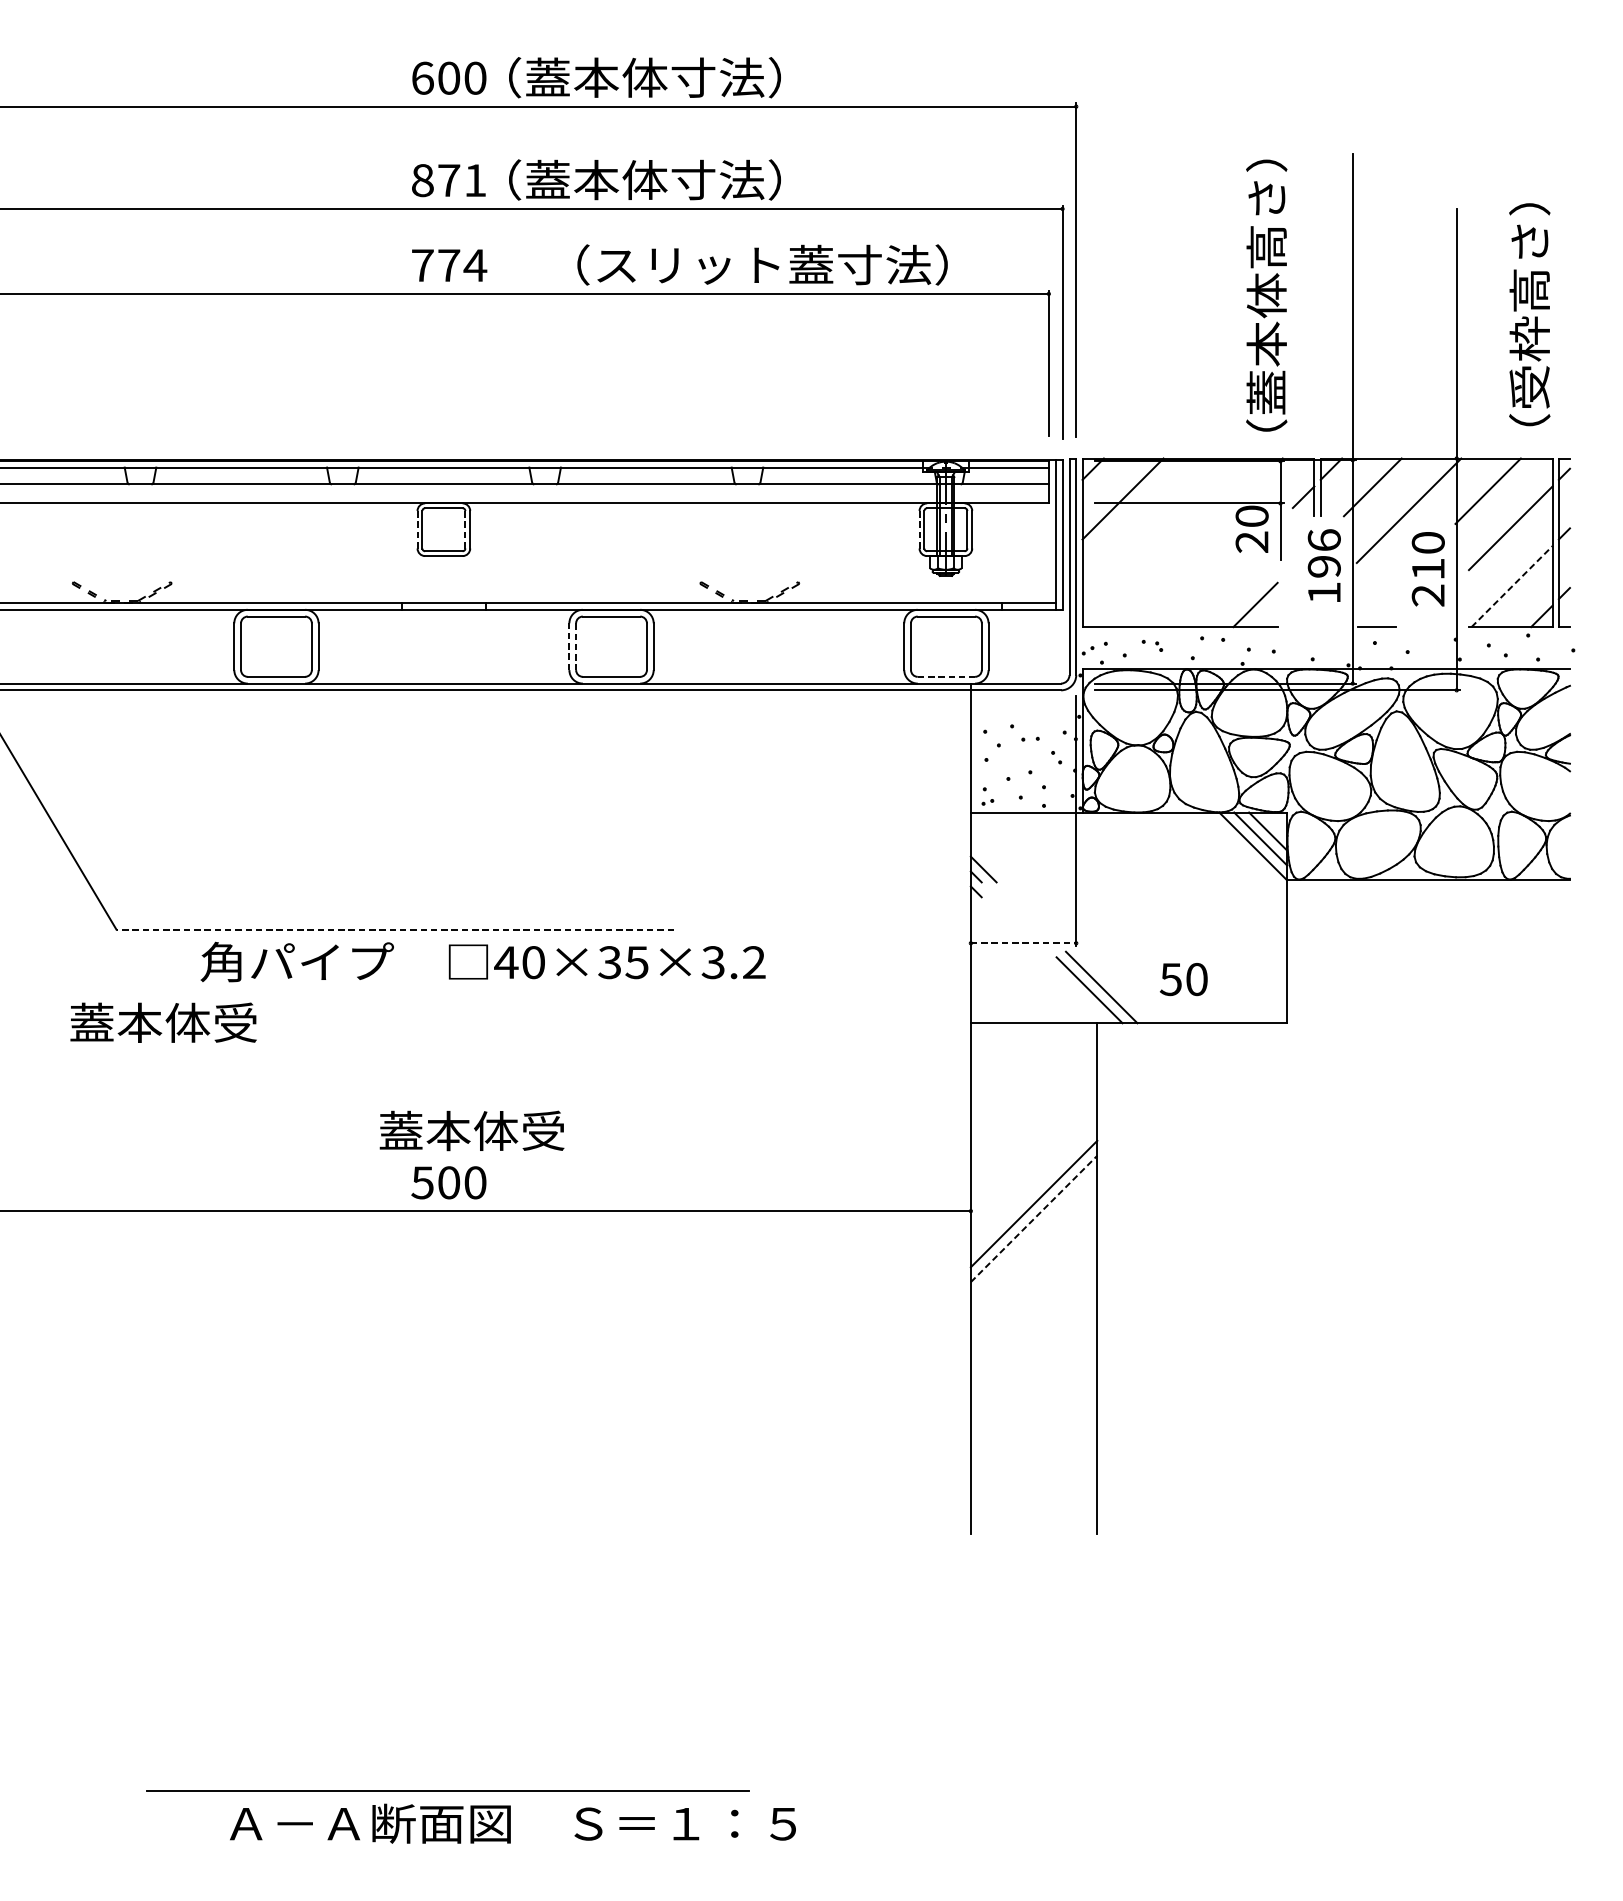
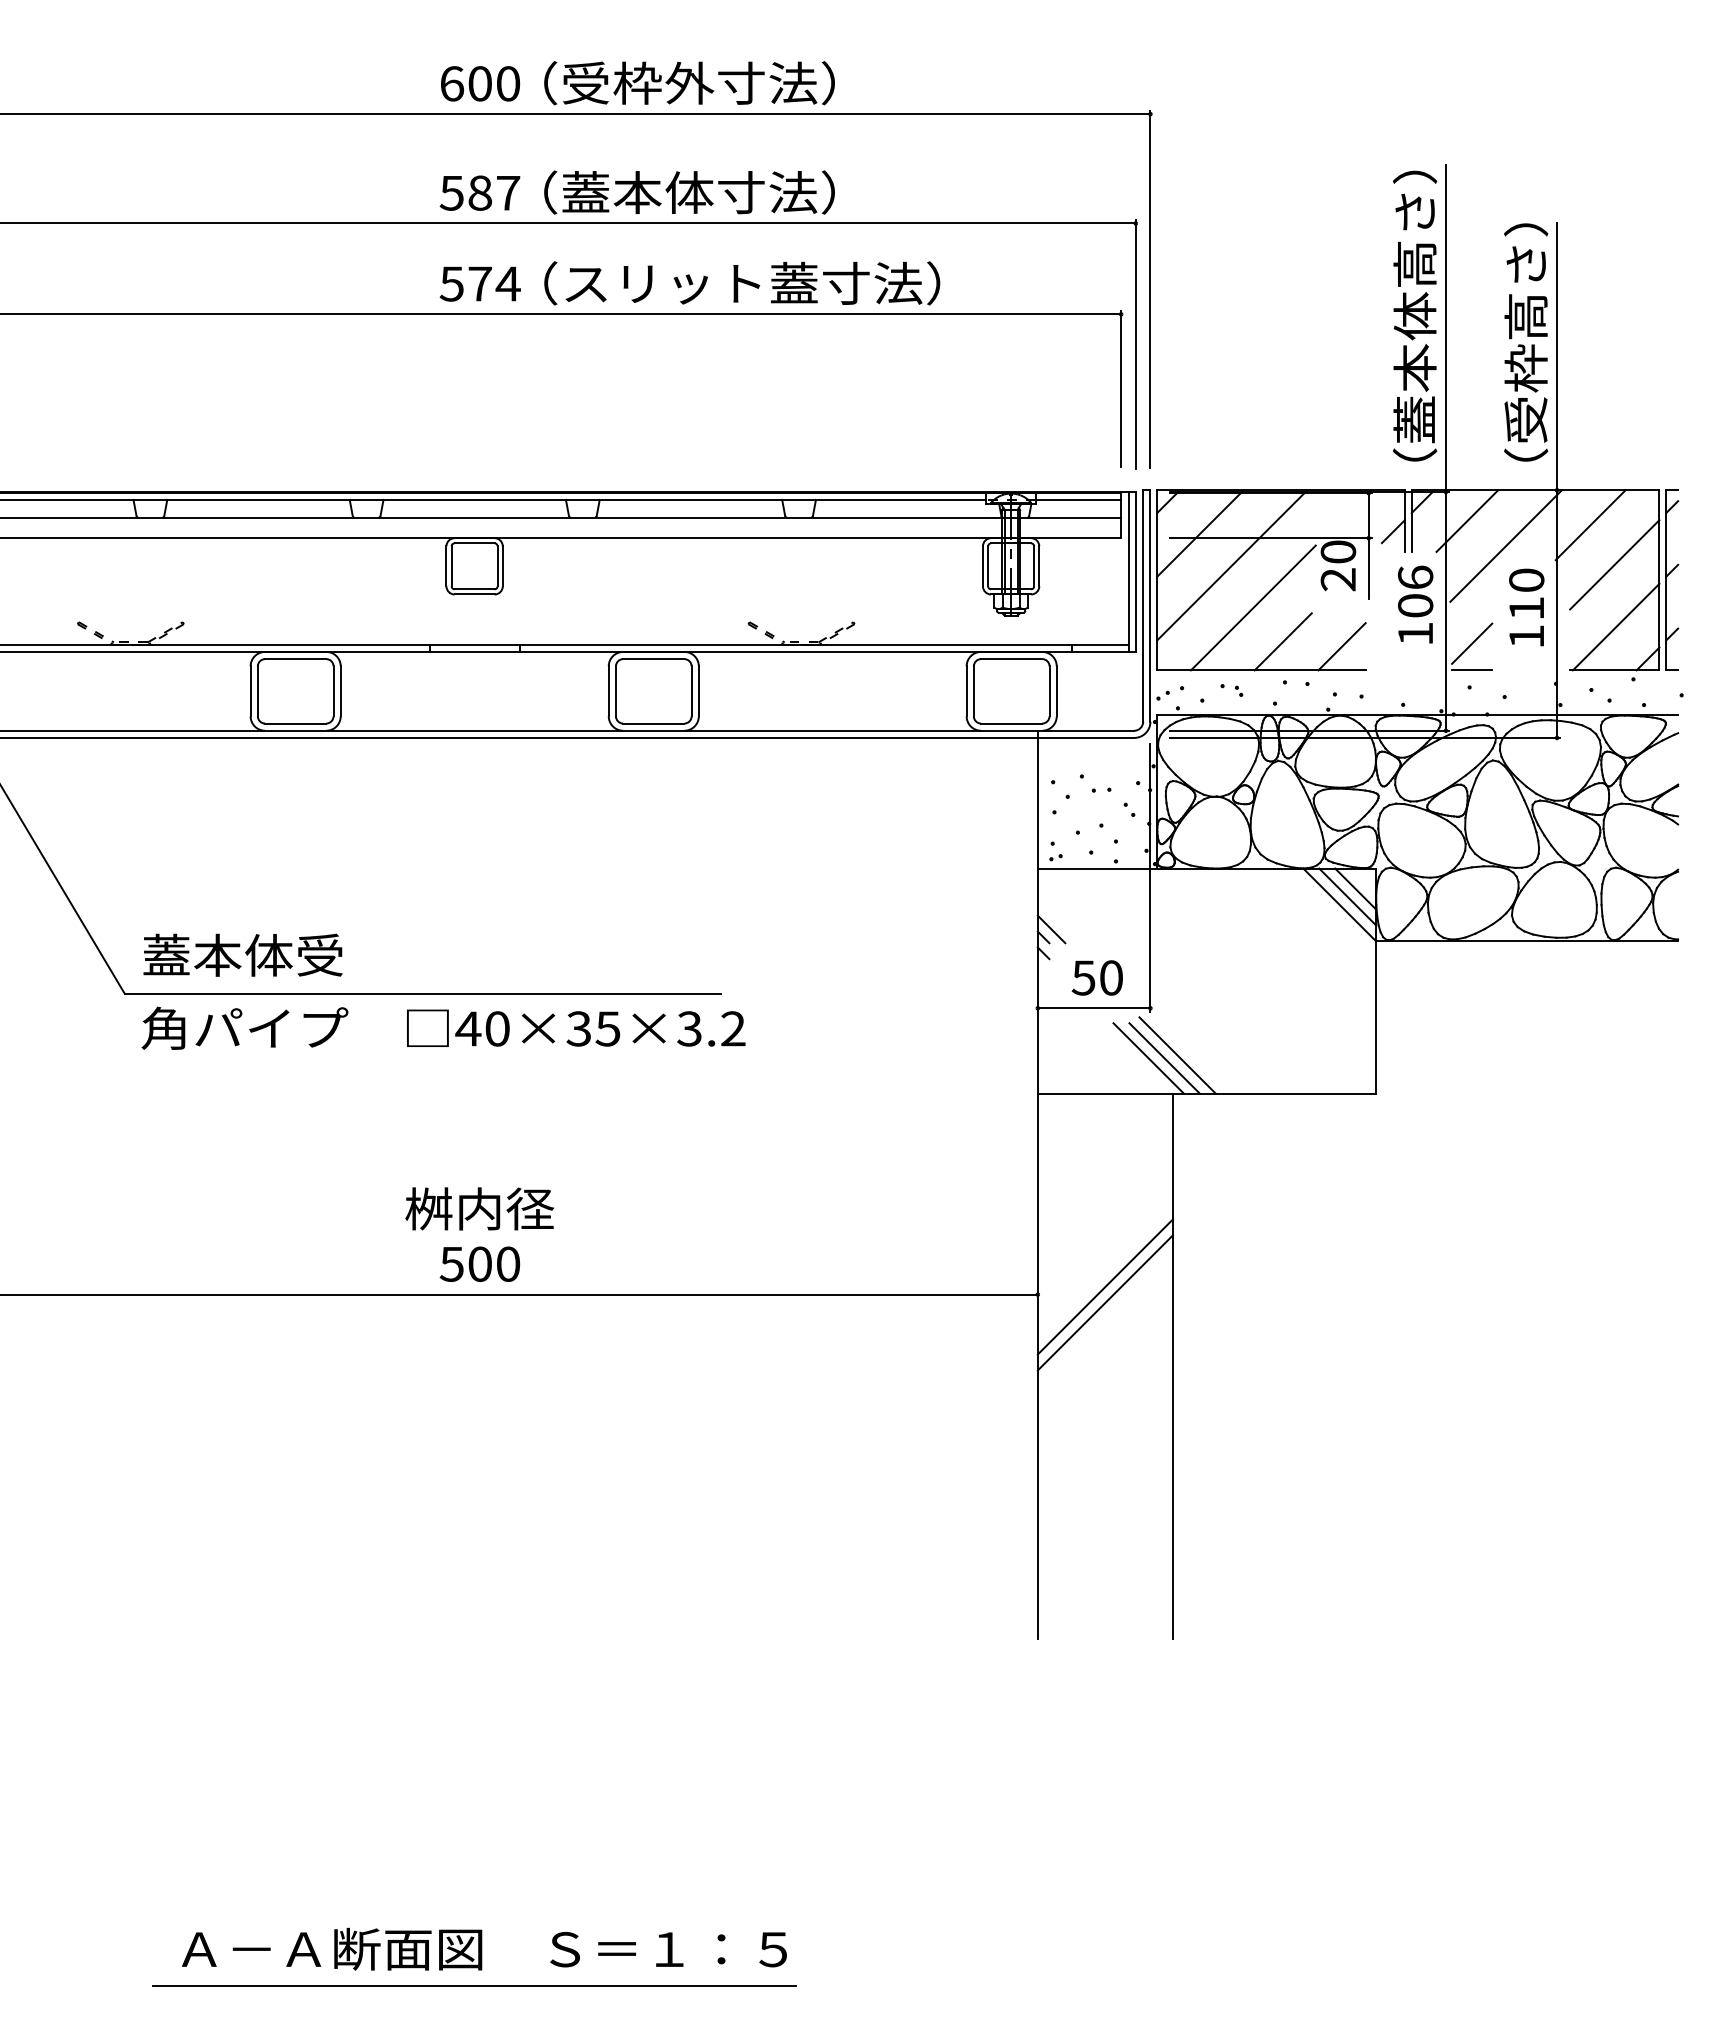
text: (597, 77) -> (638, 82), （蓋本体寸法） -> （受枠外寸法）
text: (448, 179) -> (479, 192), 871 -> 587
text: (422, 265) -> (451, 283), 774 -> 574
text: (762, 265) -> (742, 283), moved
text: (1267, 295) -> (1415, 315), moved
text: (1530, 314) -> (1526, 342), moved
line: (417, 528) -> (446, 565), dashed -> solid
line: (465, 528) -> (497, 565), dashed -> solid
line: (919, 528) -> (982, 565), dashed -> solid
line: (1153, 528) -> (1232, 565), added
text: (1324, 566) -> (1415, 605), 196 -> 106
line: (1171, 568) -> (1252, 607), added
line: (1512, 586) -> (1616, 626), dashed -> solid
text: (1428, 595) -> (1526, 636), 210 -> 110
line: (1199, 600) -> (1282, 641), added
line: (1377, 601) -> (1472, 643), added
line: (569, 645) -> (608, 690), dashed -> solid
line: (575, 646) -> (615, 691), dashed -> solid
line: (946, 676) -> (1011, 723), dashed -> solid
line: (395, 929) -> (422, 993), dashed -> solid
line: (1023, 943) -> (1094, 1008), dashed -> solid
text: (483, 961) -> (443, 1027), moved
text: (1182, 979) -> (1096, 977), moved
line: (1074, 990) -> (1148, 1058), added
text: (163, 1022) -> (242, 954), moved
text: (471, 1130) -> (504, 1208), 蓋本体受 -> 桝内径
line: (1034, 1218) -> (1105, 1302), dashed -> solid
line: (447, 1790) -> (474, 1985), moved
text: (513, 1823) -> (484, 1948), moved

